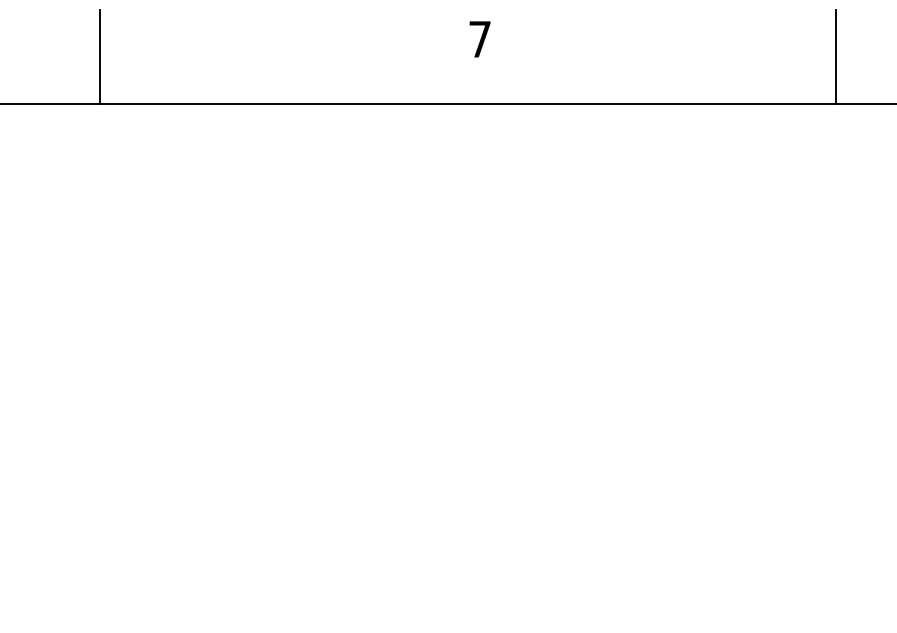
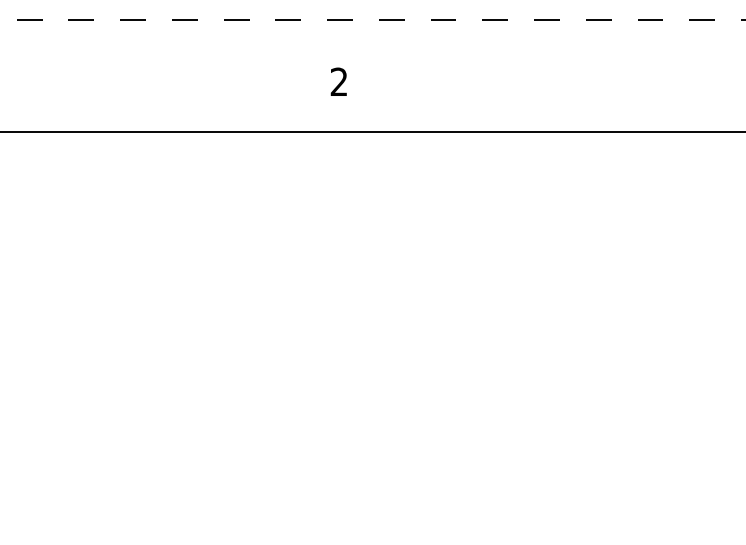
text: (479, 38) -> (338, 81), 7 -> 2
line: (100, 56) -> (44, 95), removed
line: (835, 56) -> (615, 95), removed

